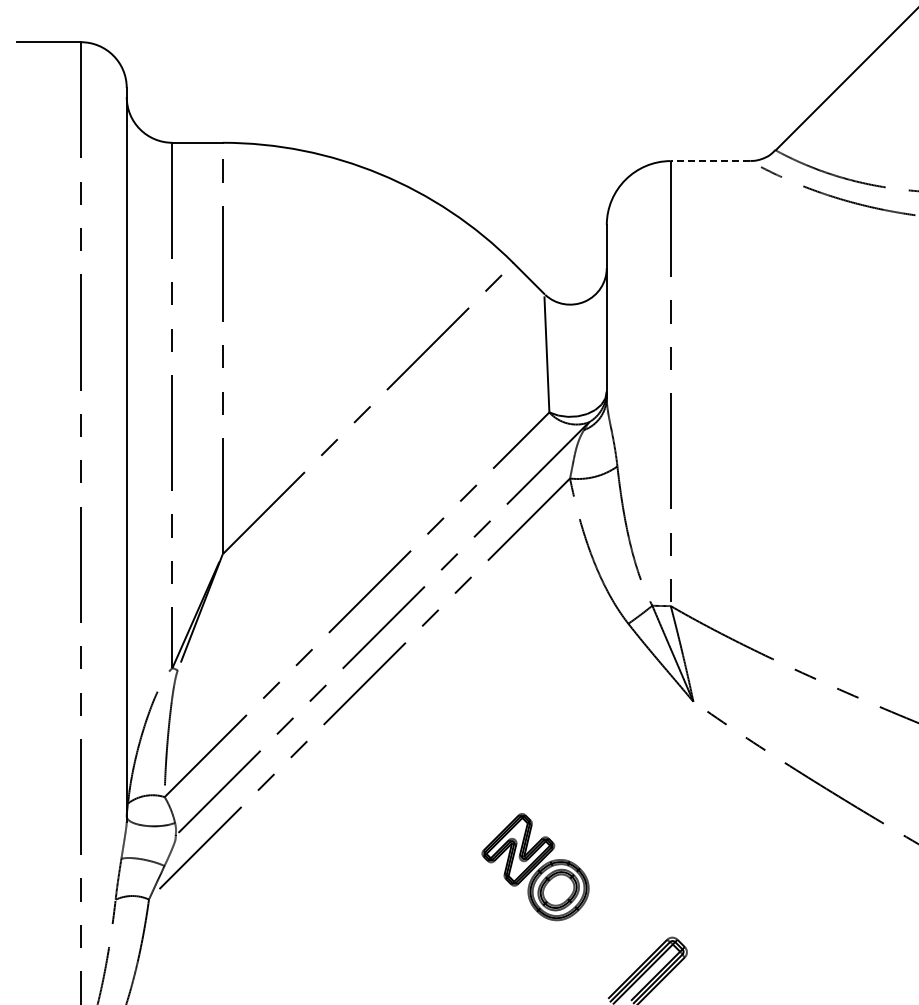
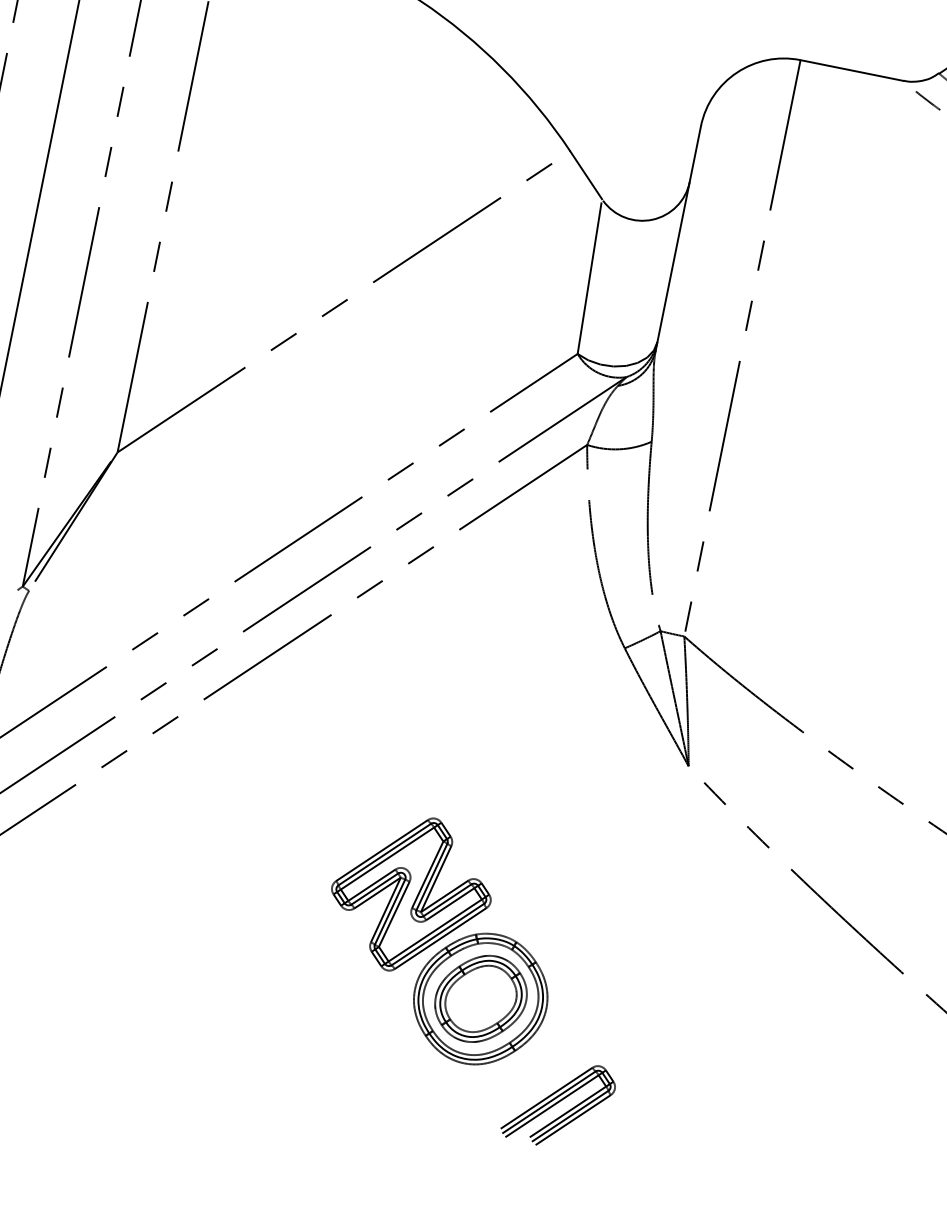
line: (710, 161) -> (851, 71), dashed -> solid
part: (535, 866) -> (441, 938), size x1.67

